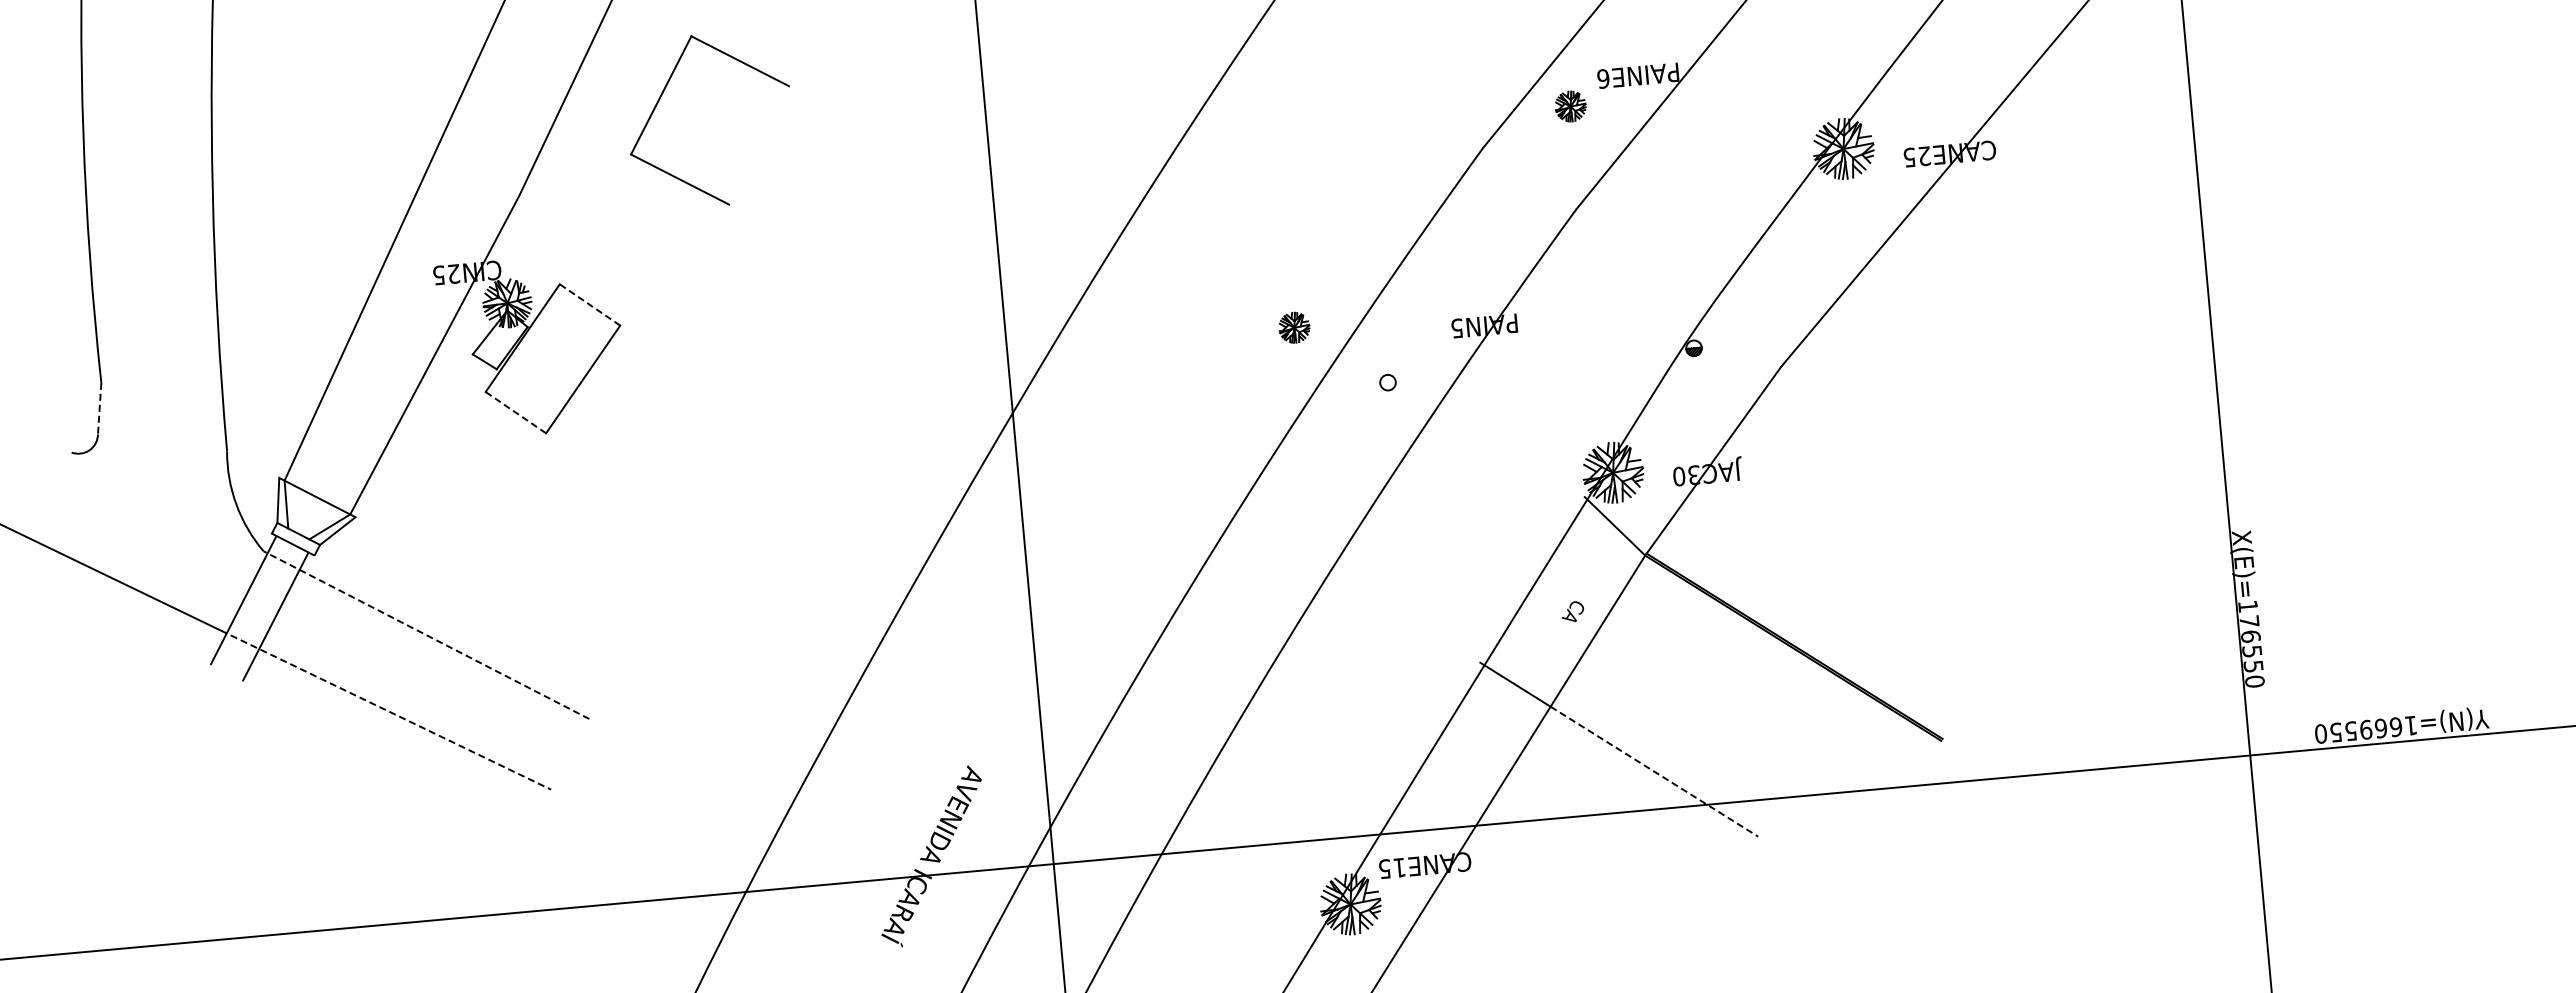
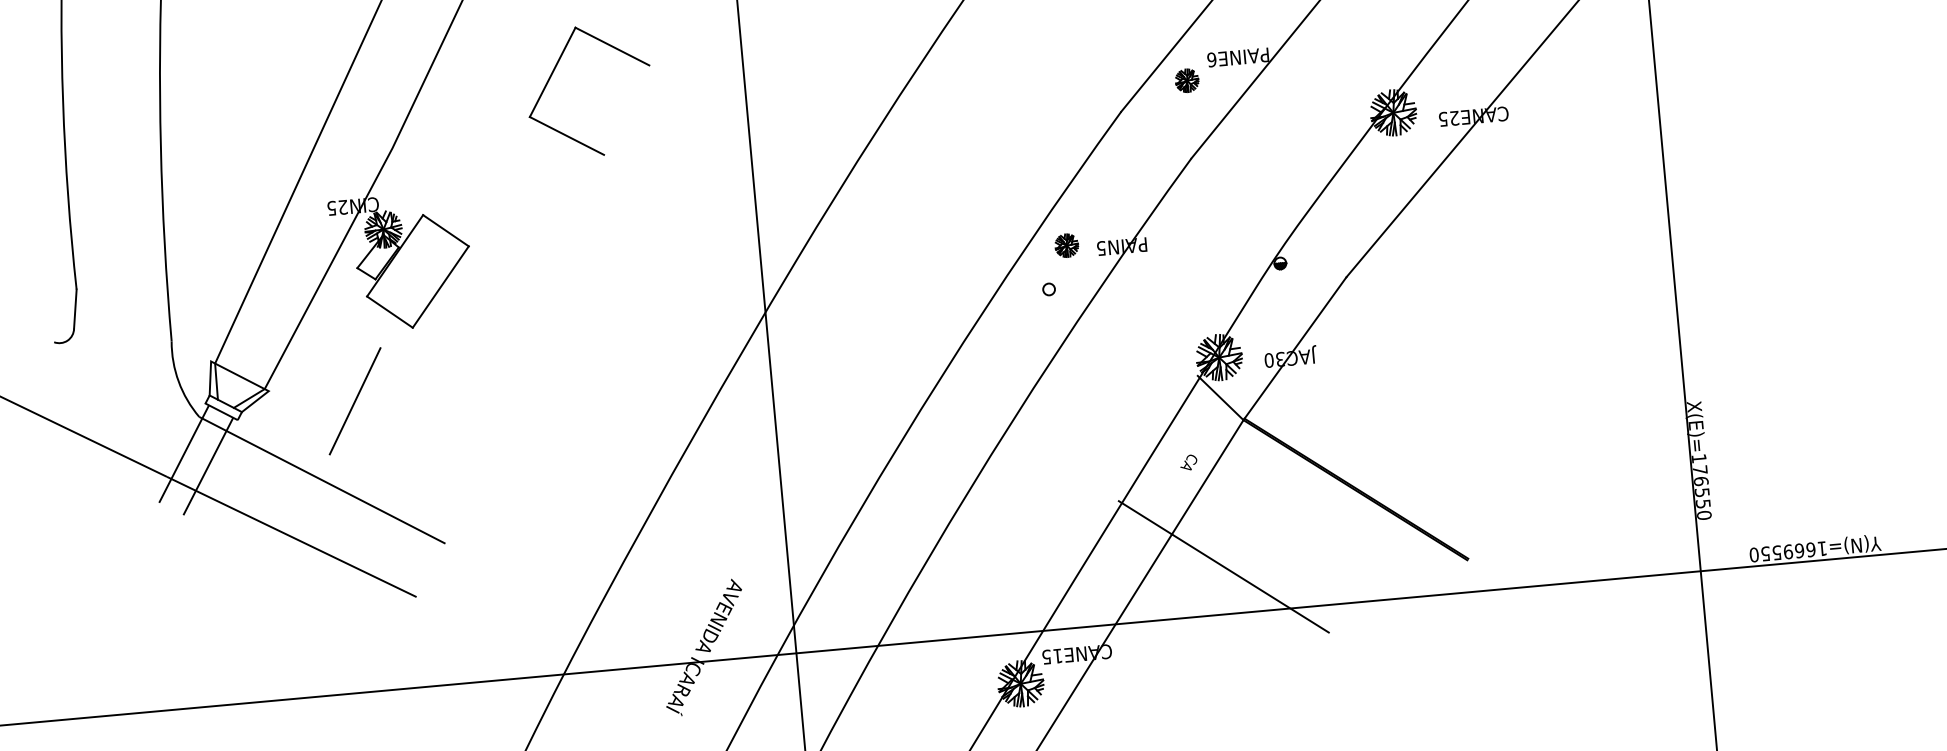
part: (661, 97) -> (552, 73), moved
line: (590, 304) -> (446, 230), dashed -> solid
part: (1294, 327) -> (1066, 245), moved
line: (99, 408) -> (75, 308), dashed -> solid
line: (515, 412) -> (389, 312), dashed -> solid
line: (469, 530) -> (354, 401), added
line: (426, 634) -> (322, 479), dashed -> solid
line: (386, 710) -> (292, 537), dashed -> solid
line: (1654, 771) -> (1250, 583), dashed -> solid

